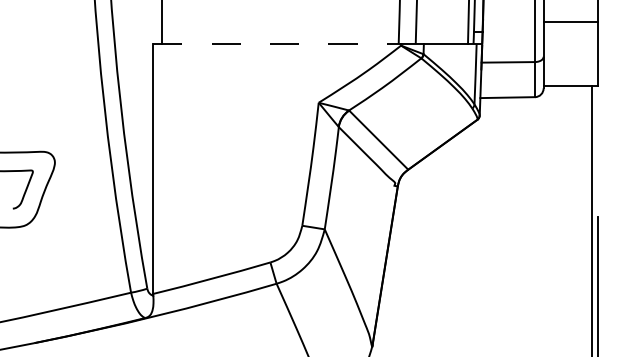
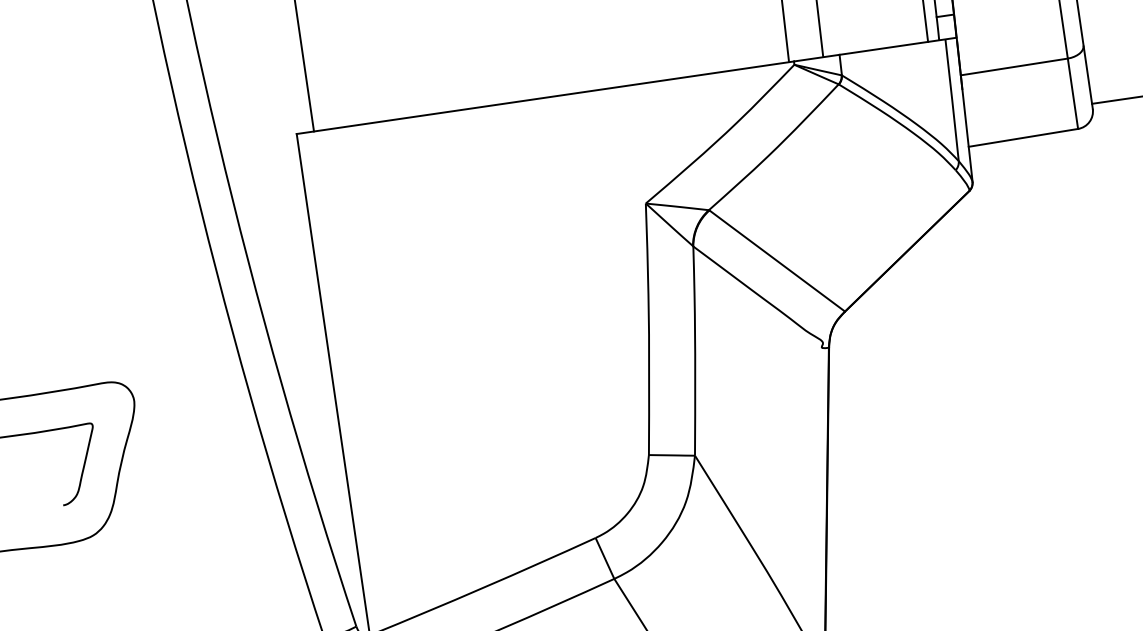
line: (277, 43) -> (545, 96), dashed -> solid

